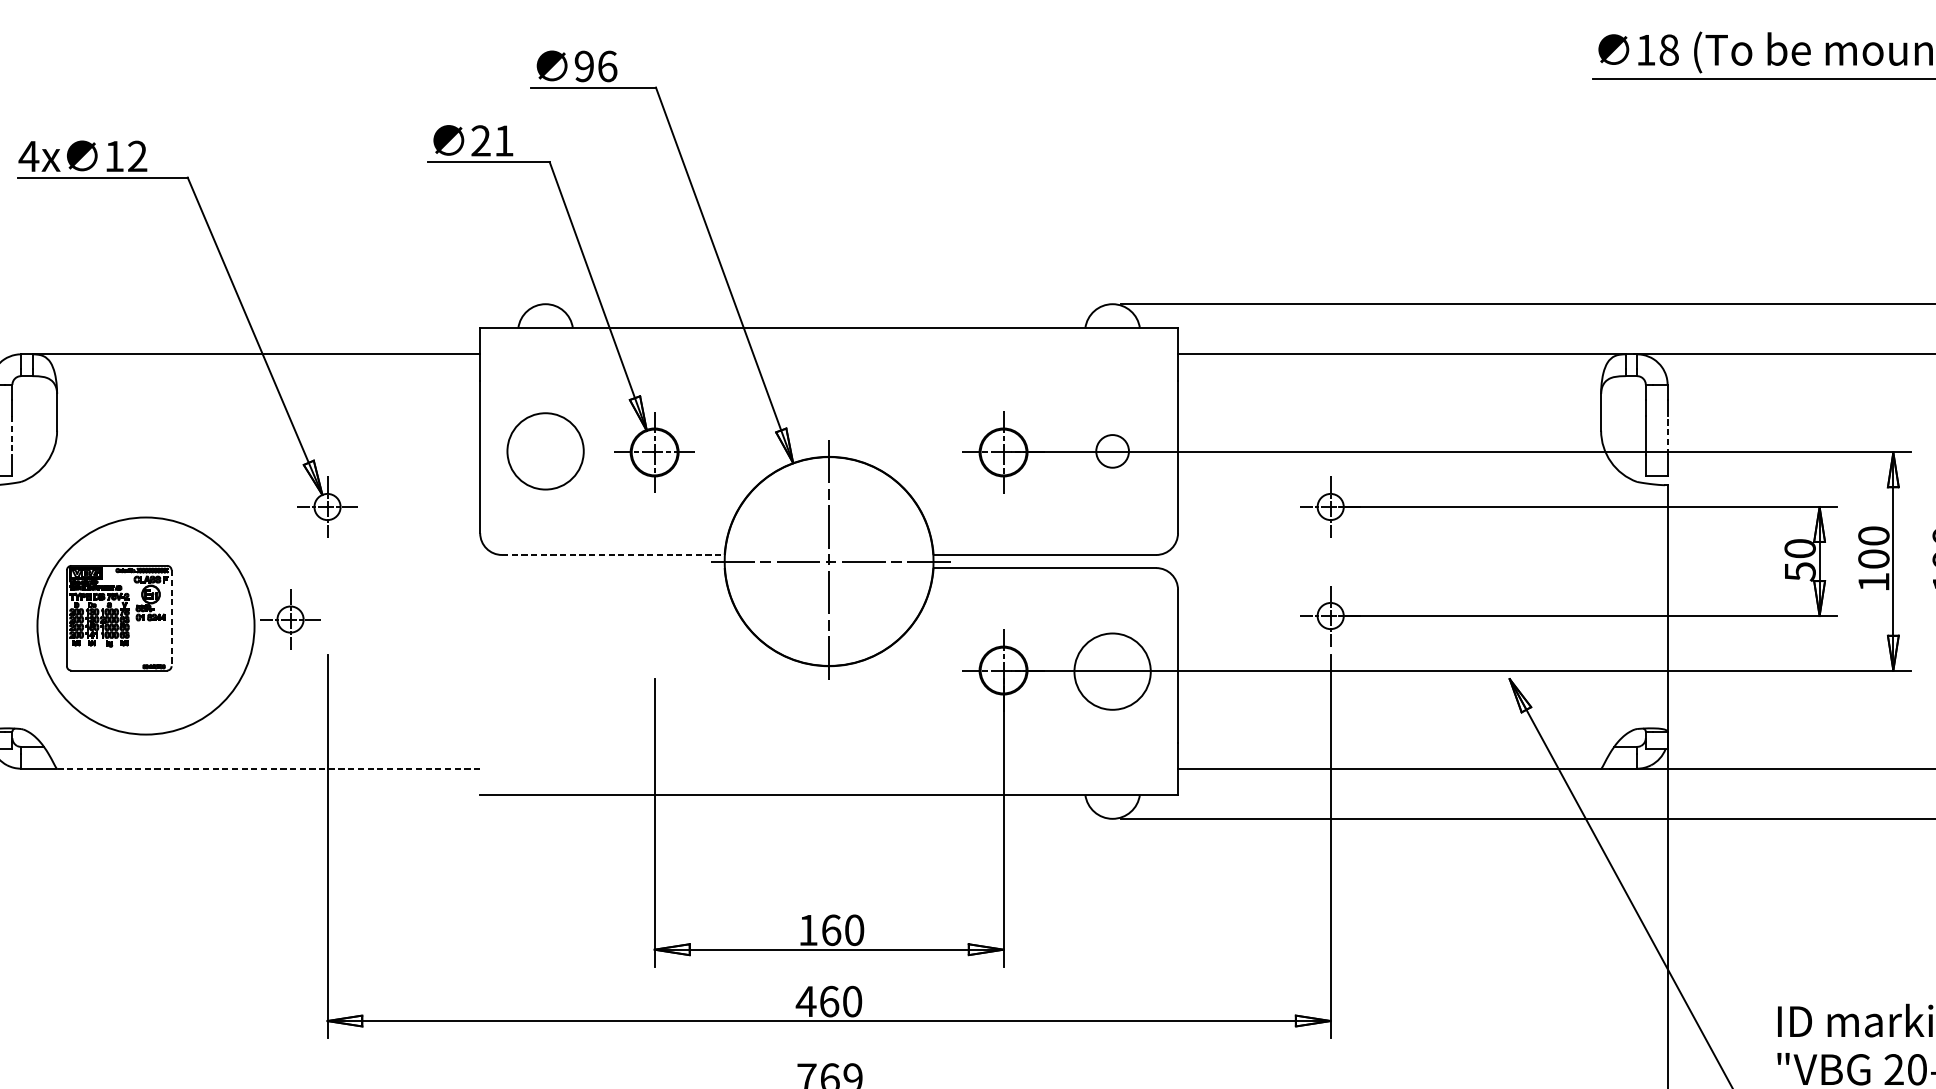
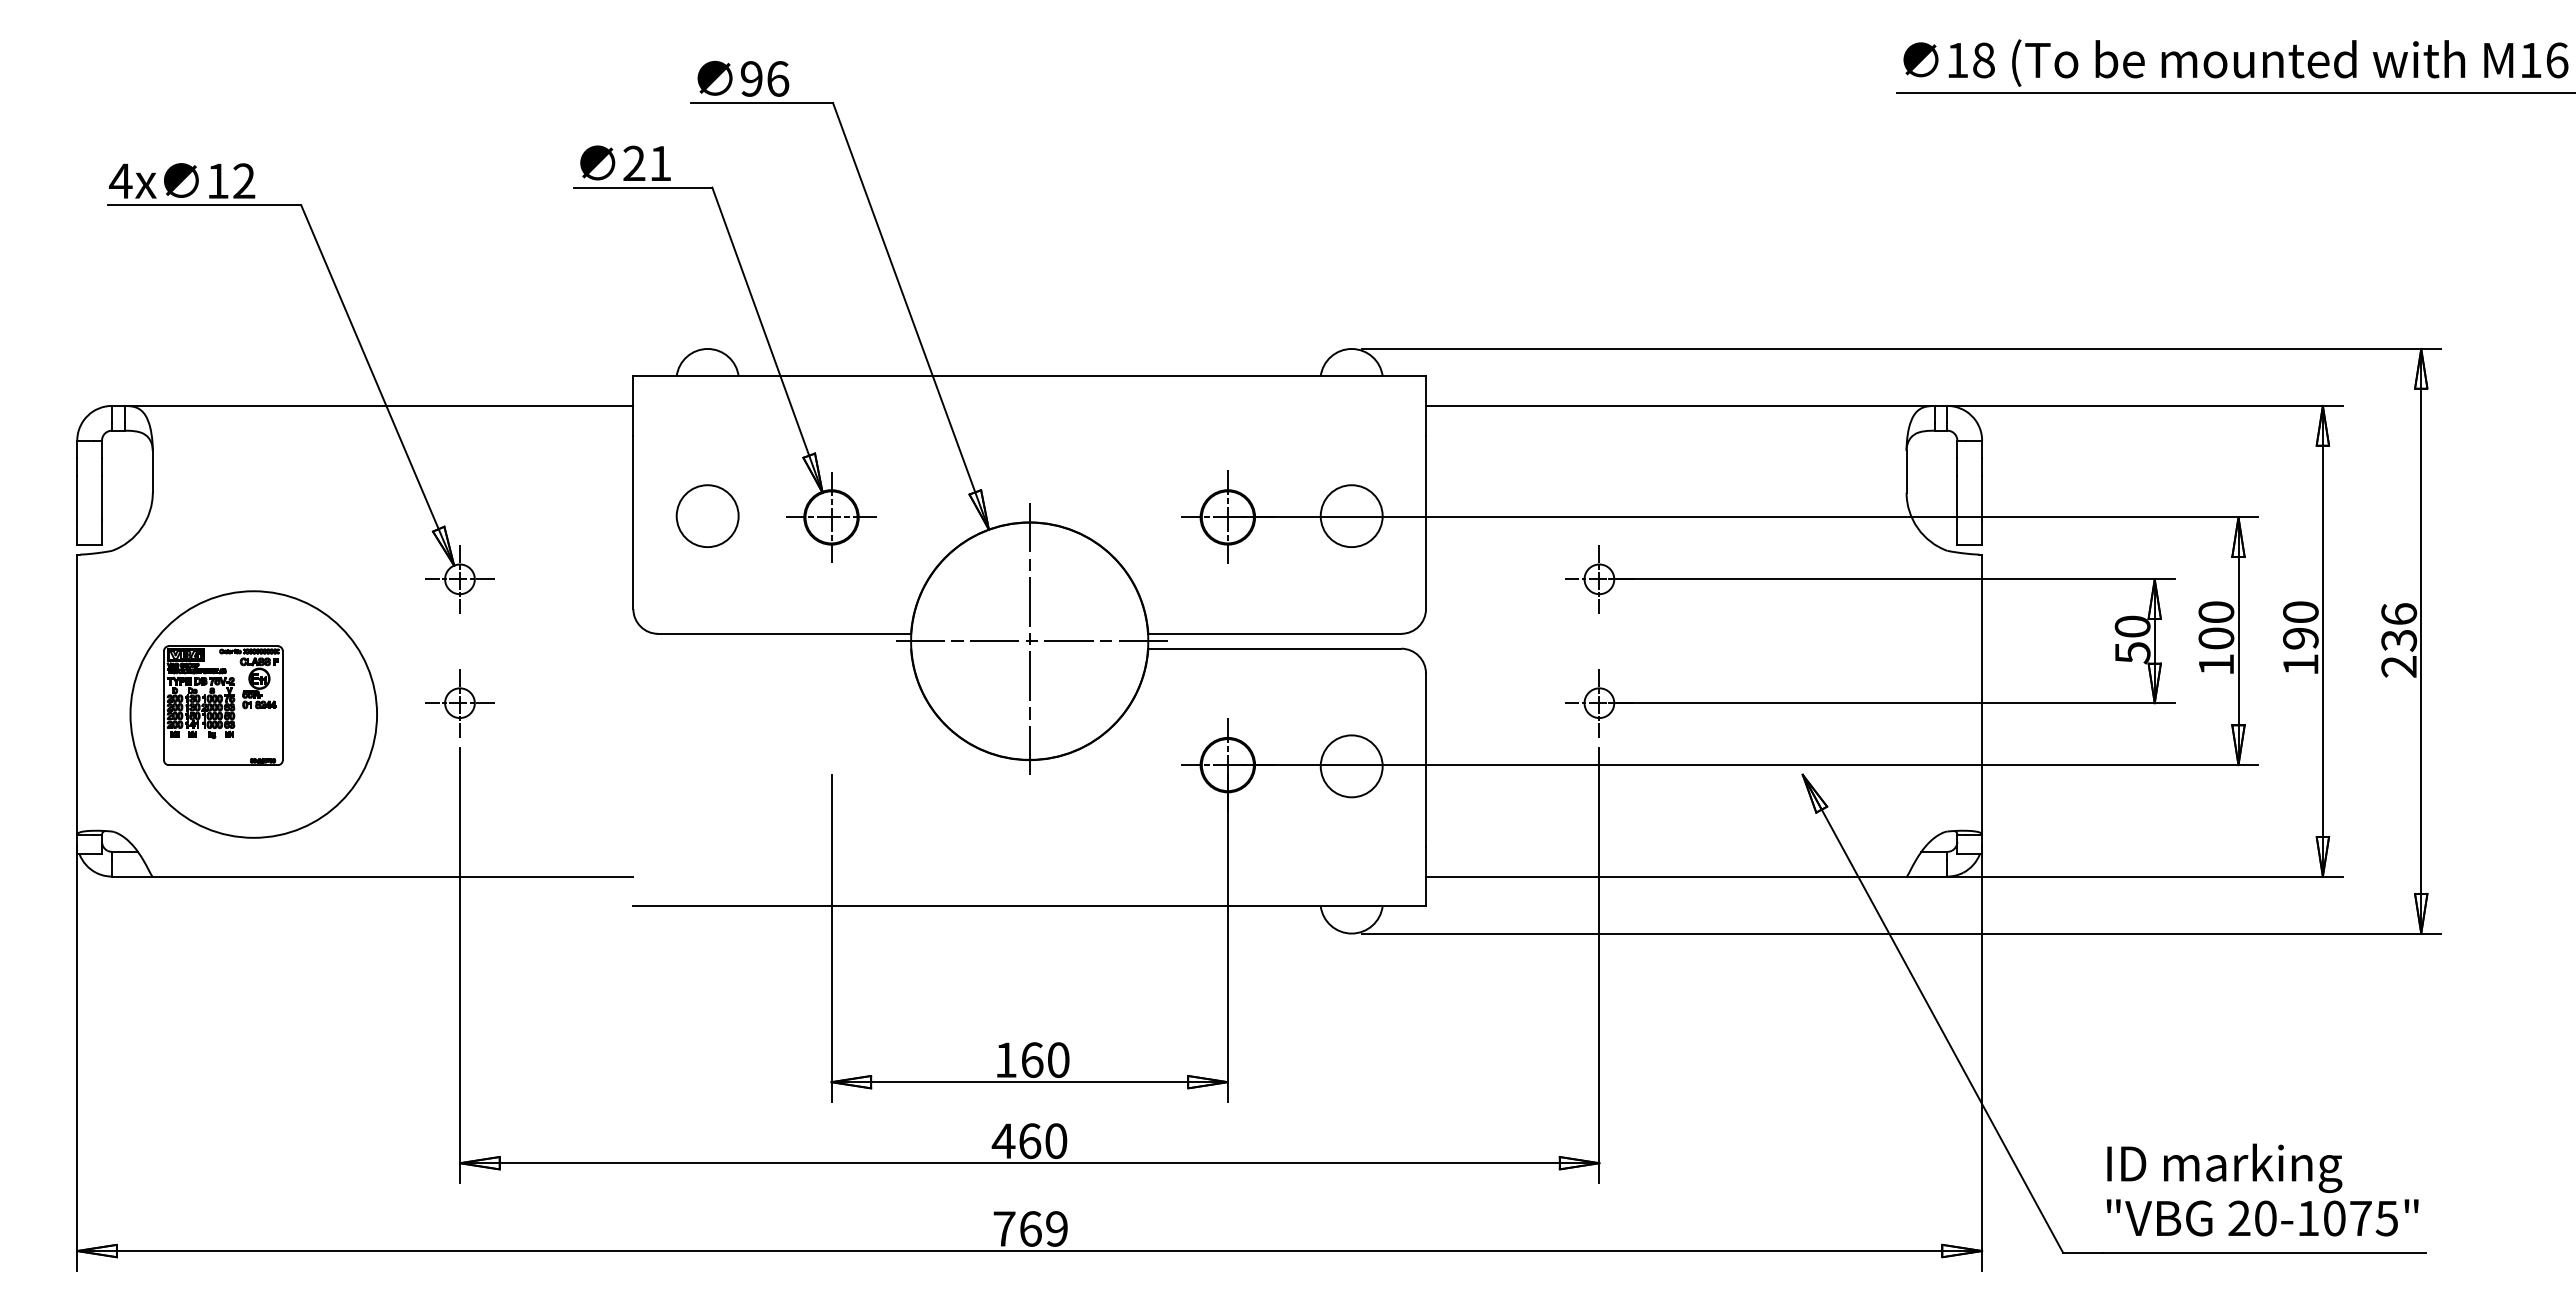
line: (12, 435) -> (102, 498), dashed -> solid
line: (1667, 435) -> (1982, 498), dashed -> solid
circle: (545, 451) -> (707, 516), size x0.71
circle: (1112, 451) -> (1351, 516), size x1.67
line: (614, 554) -> (785, 633), dashed -> solid
line: (171, 618) -> (282, 706), dashed -> solid
part: (290, 619) -> (459, 703), moved
circle: (1112, 671) -> (1351, 766), size x0.71
line: (268, 768) -> (392, 876), dashed -> solid

